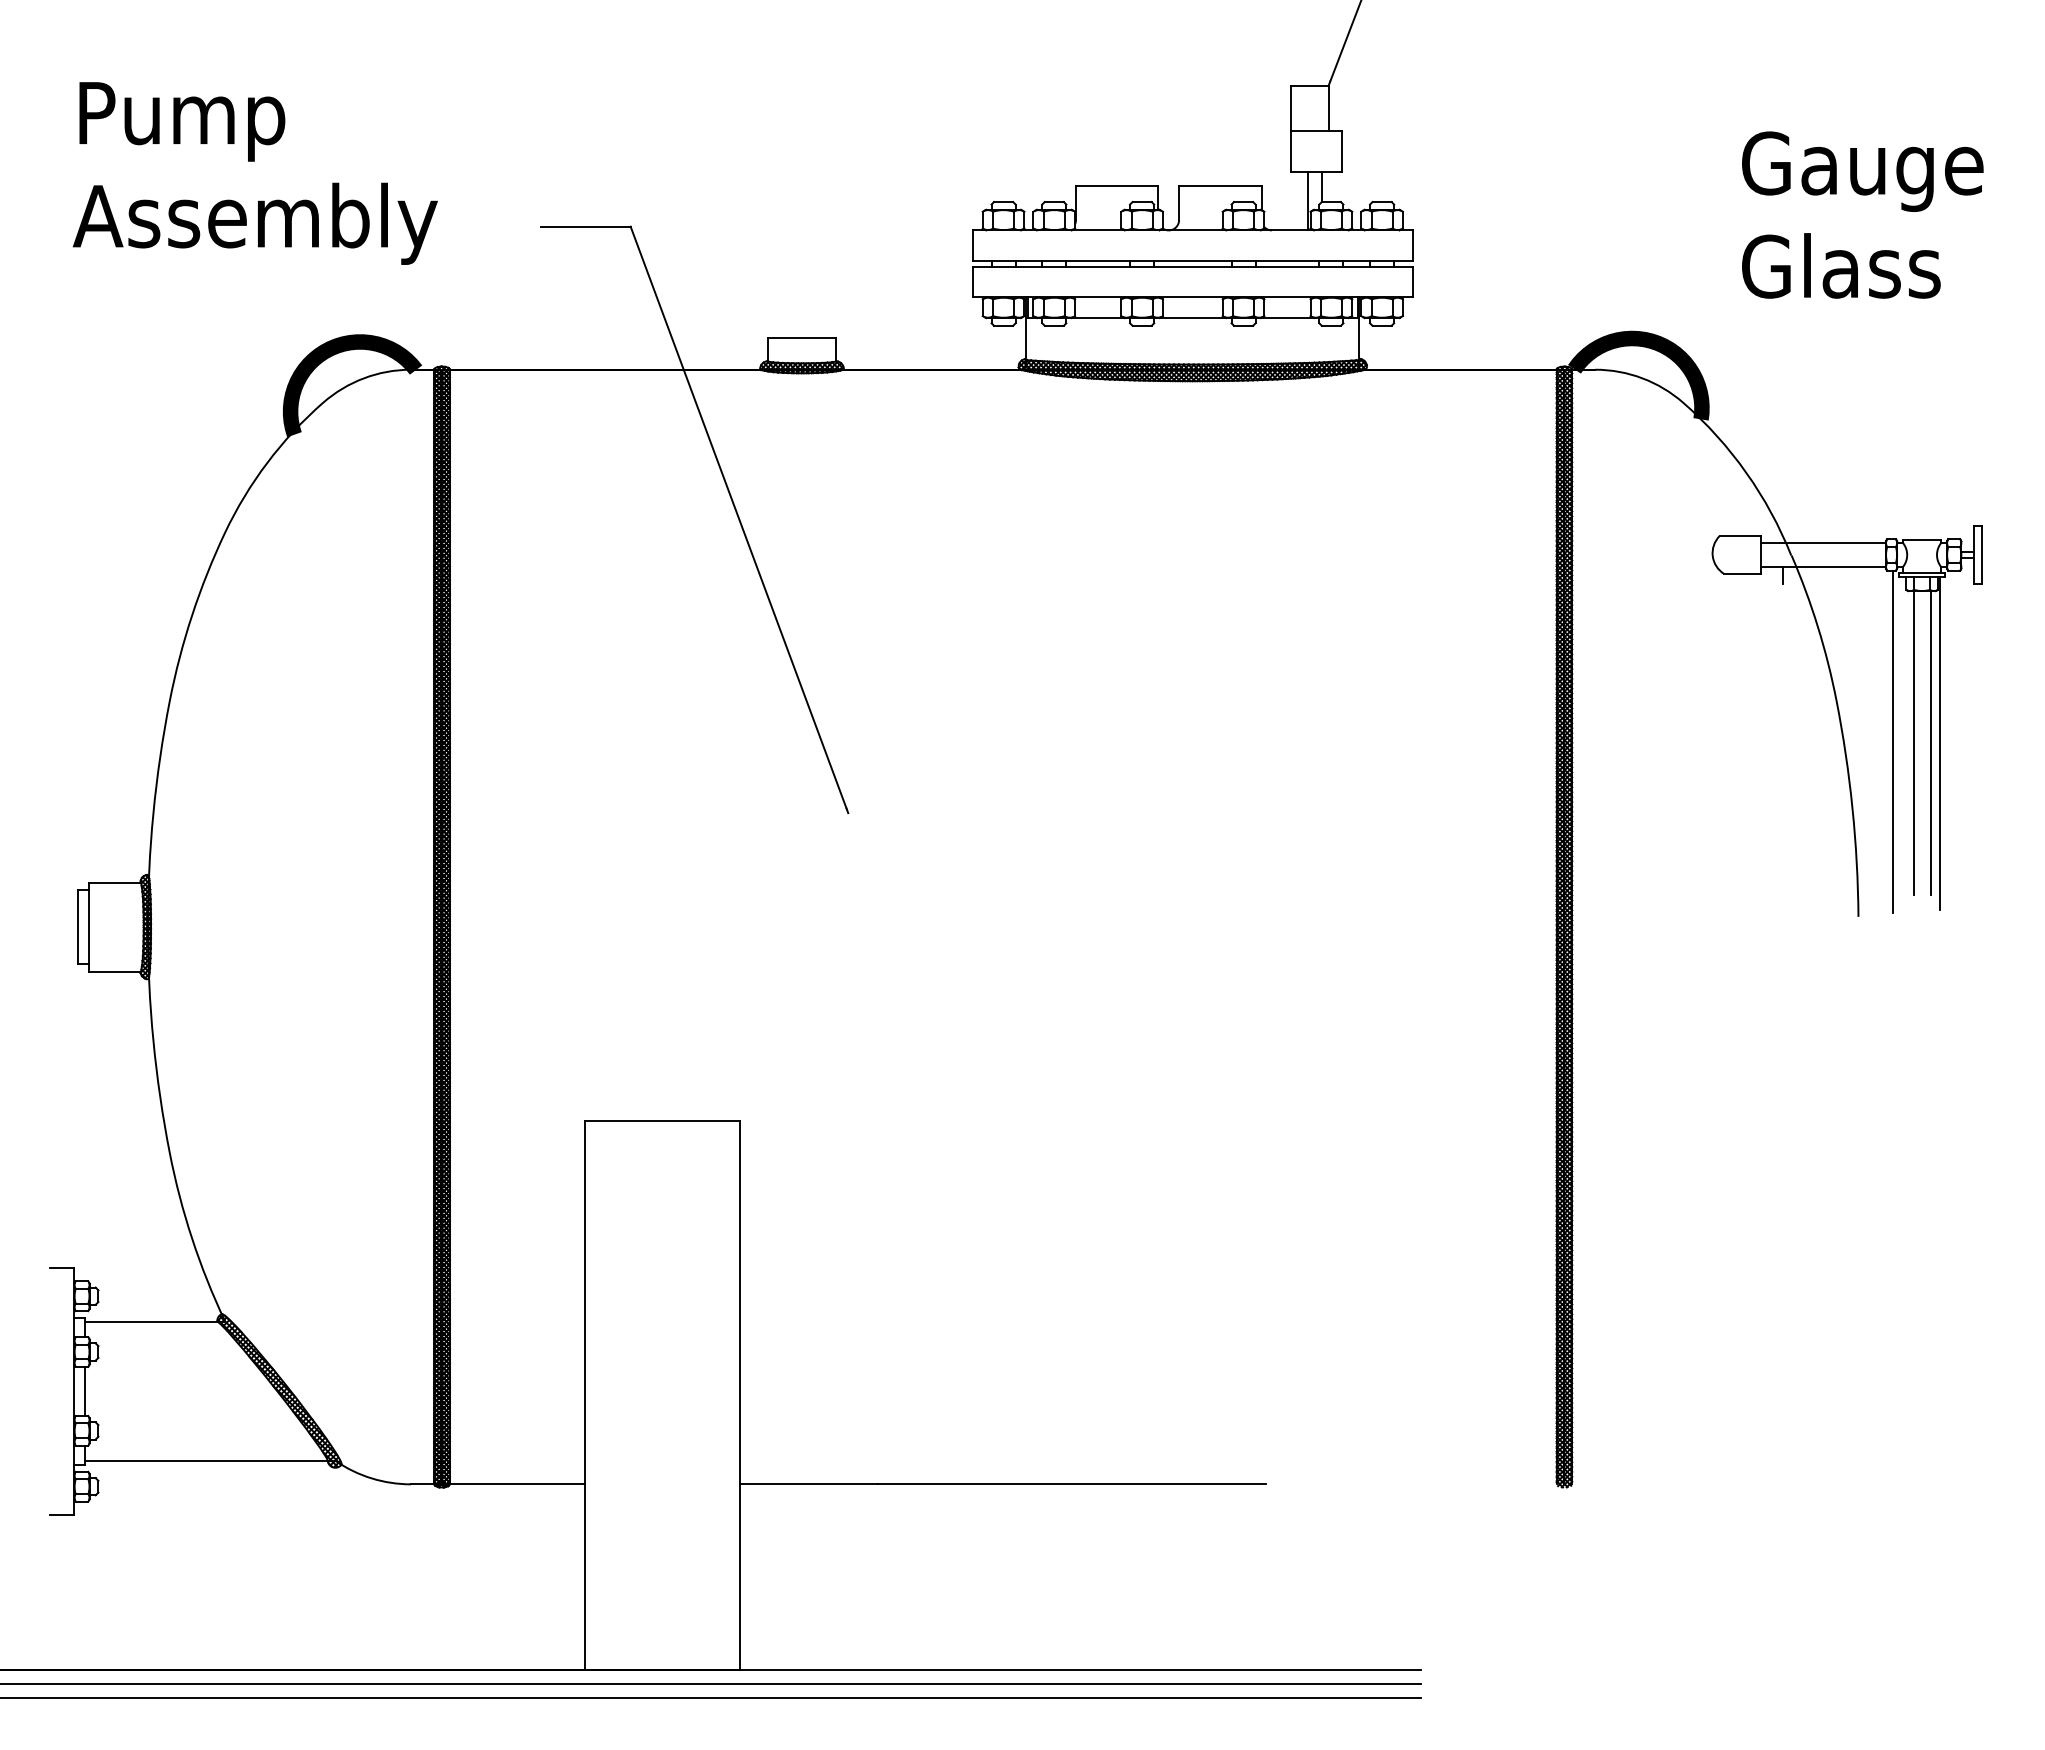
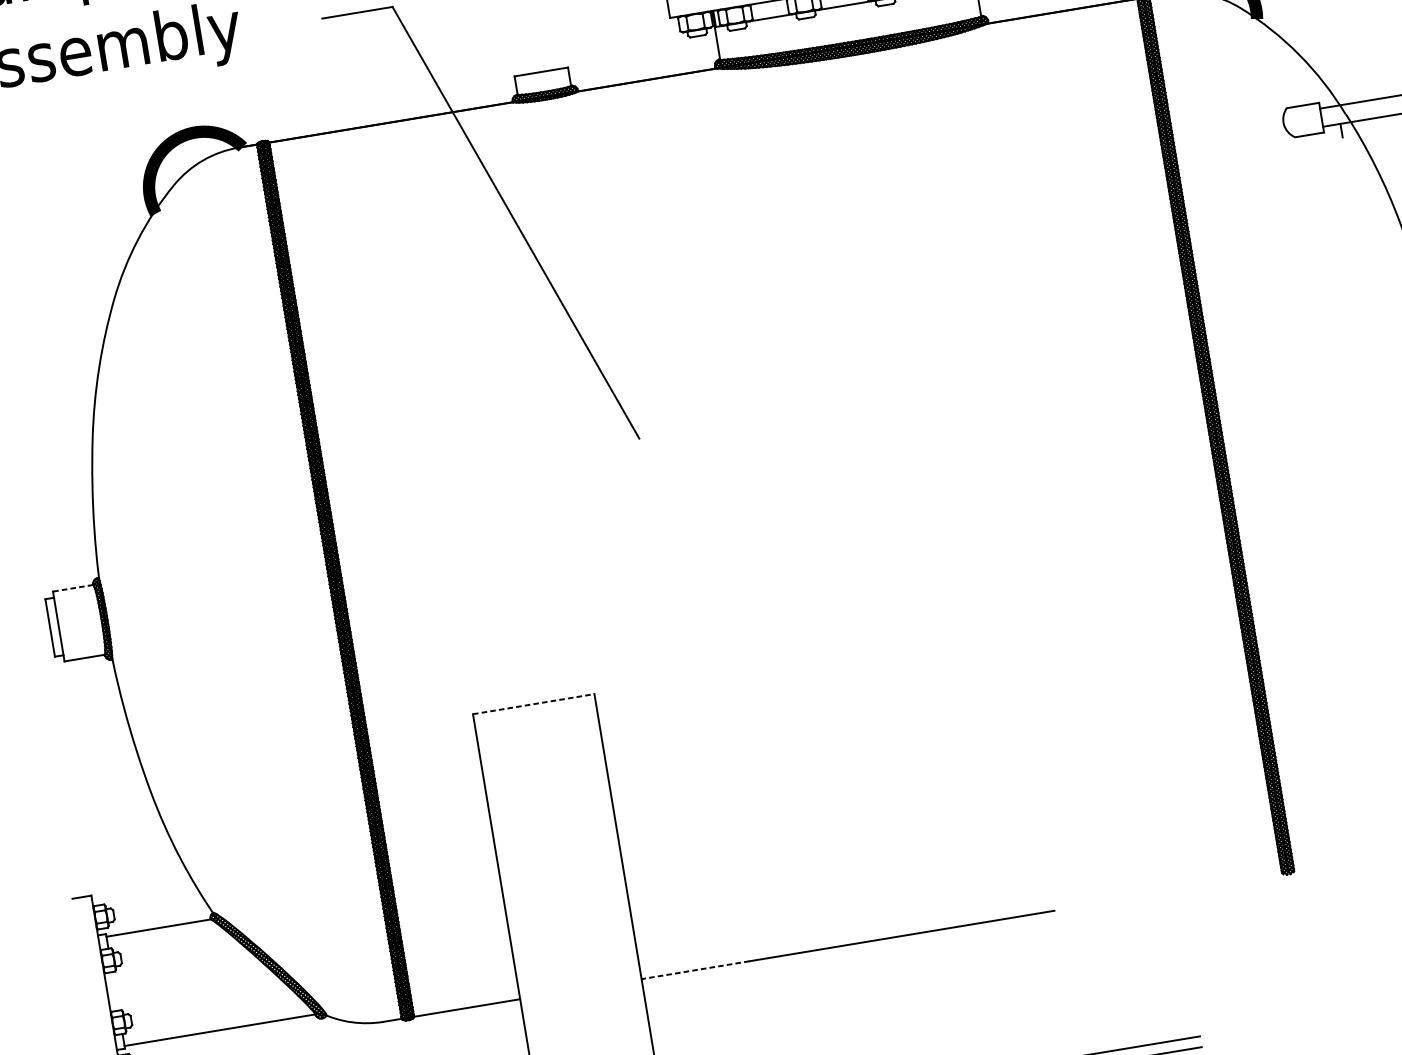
line: (114, 882) -> (72, 588), solid -> dashed
line: (663, 1120) -> (534, 703), solid -> dashed
line: (84, 1391) -> (115, 991), removed
line: (808, 1484) -> (695, 970), solid -> dashed

